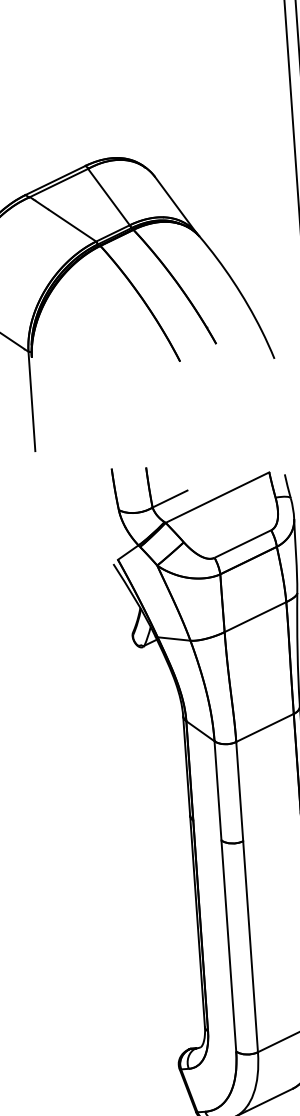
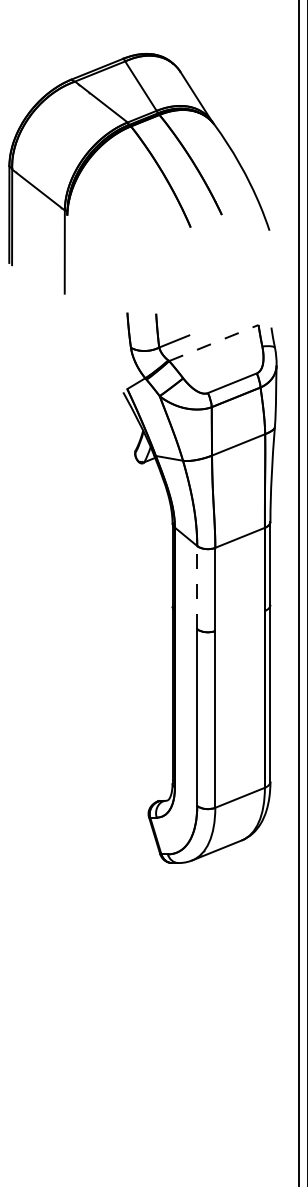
line: (218, 496) -> (214, 342), solid -> dashed
line: (218, 790) -> (197, 587), solid -> dashed

